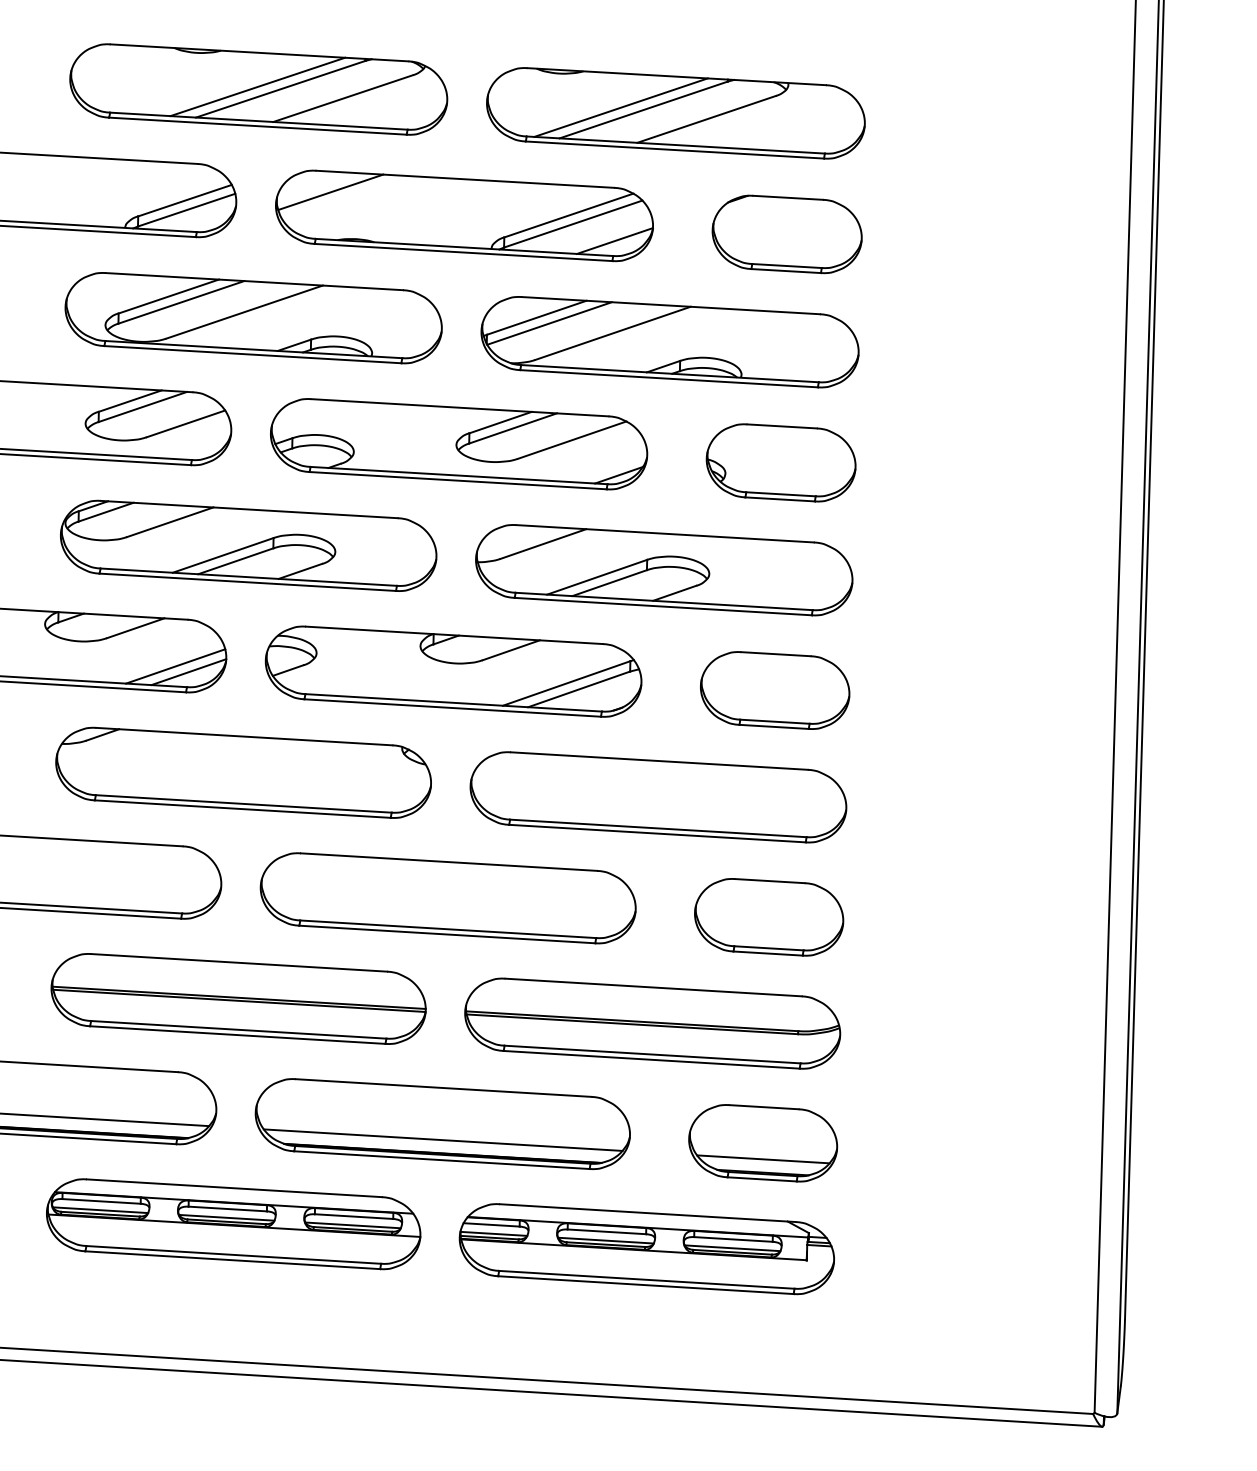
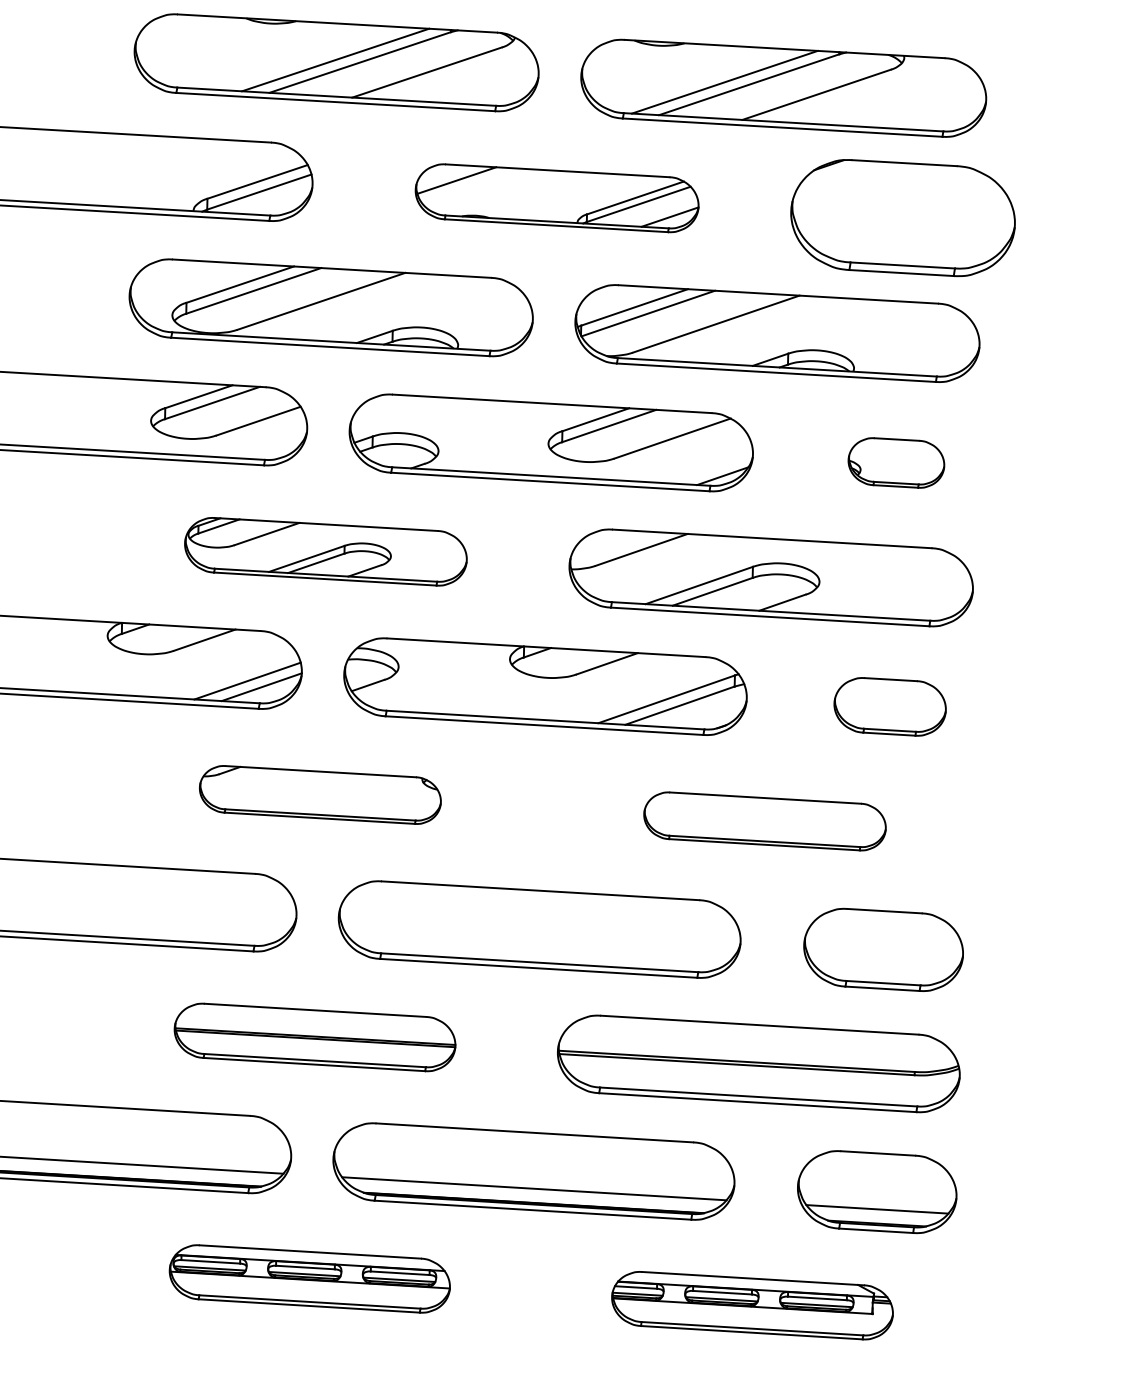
part: (464, 215) -> (557, 197), size x0.7
part: (786, 234) -> (902, 218), size x1.4
part: (780, 462) -> (895, 462), size x0.6
part: (248, 545) -> (325, 551), size x0.7
part: (775, 690) -> (890, 706), size x0.7
part: (243, 772) -> (320, 794), size x0.6
part: (658, 797) -> (765, 821), size x0.6
part: (238, 998) -> (314, 1036), size x0.7
part: (233, 1224) -> (309, 1279), size x0.7
part: (646, 1249) -> (752, 1305), size x0.7

